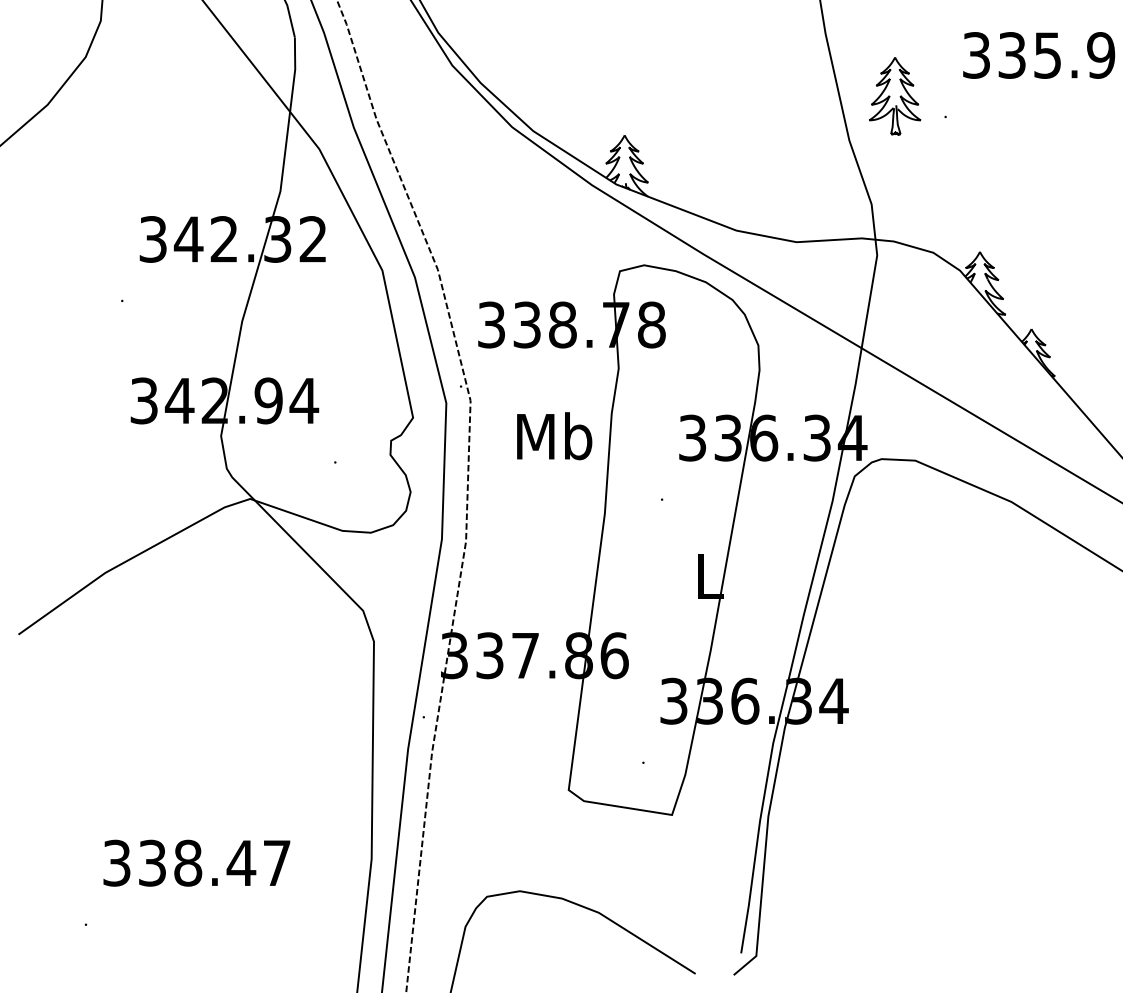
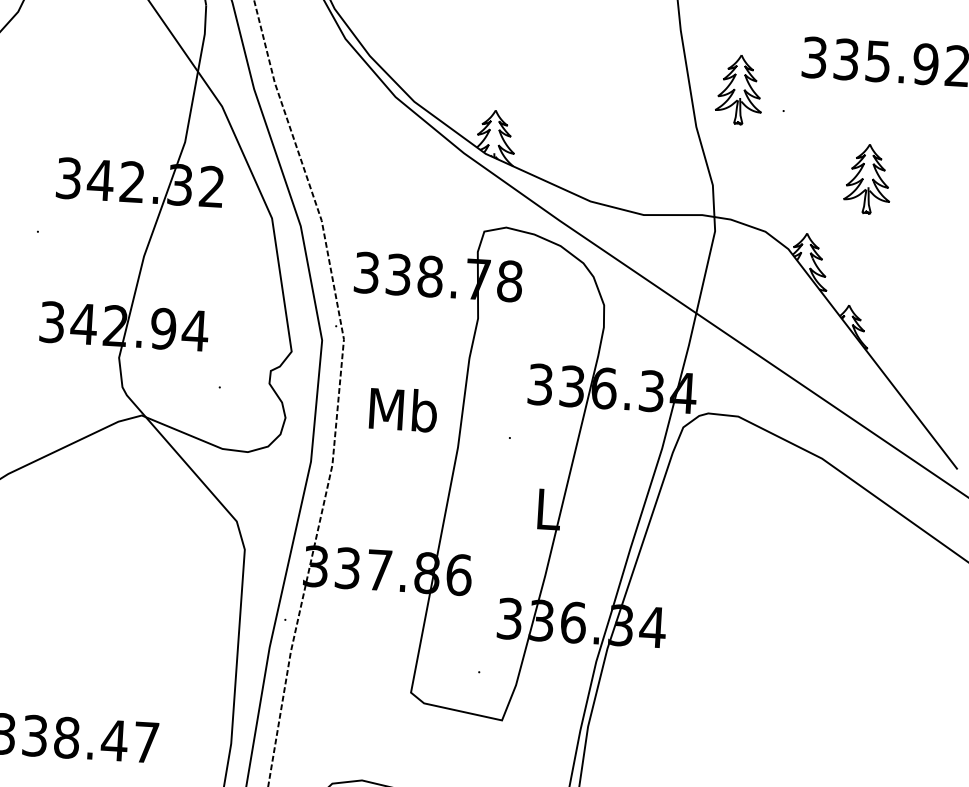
part: (1044, 187) -> (868, 179), added
text: (554, 436) -> (403, 410), moved

